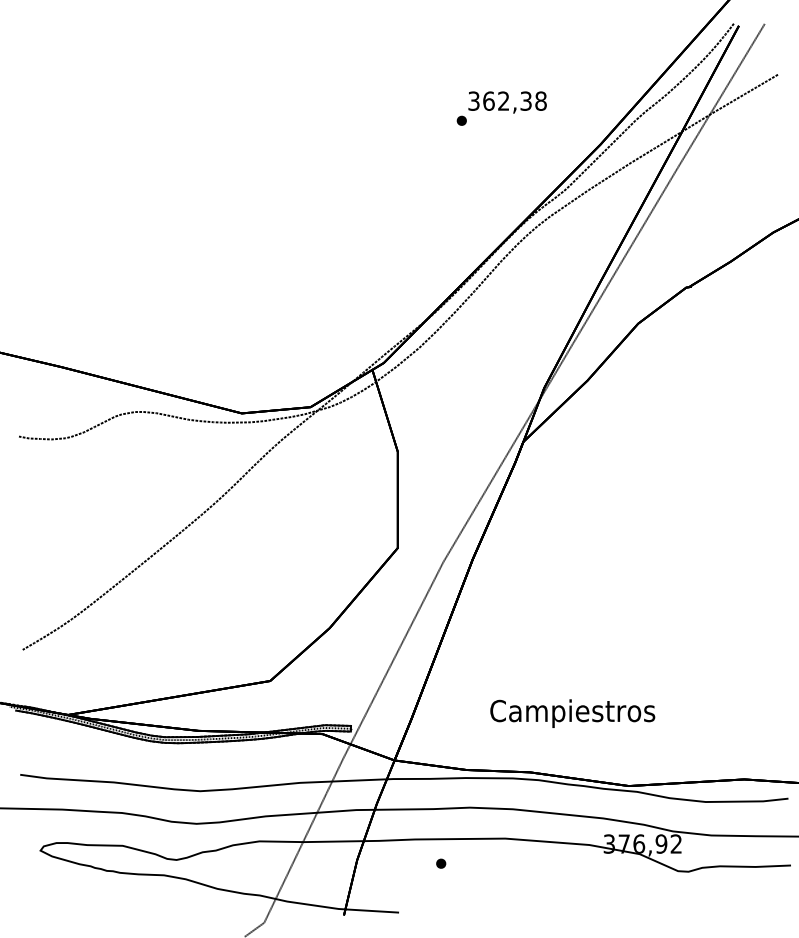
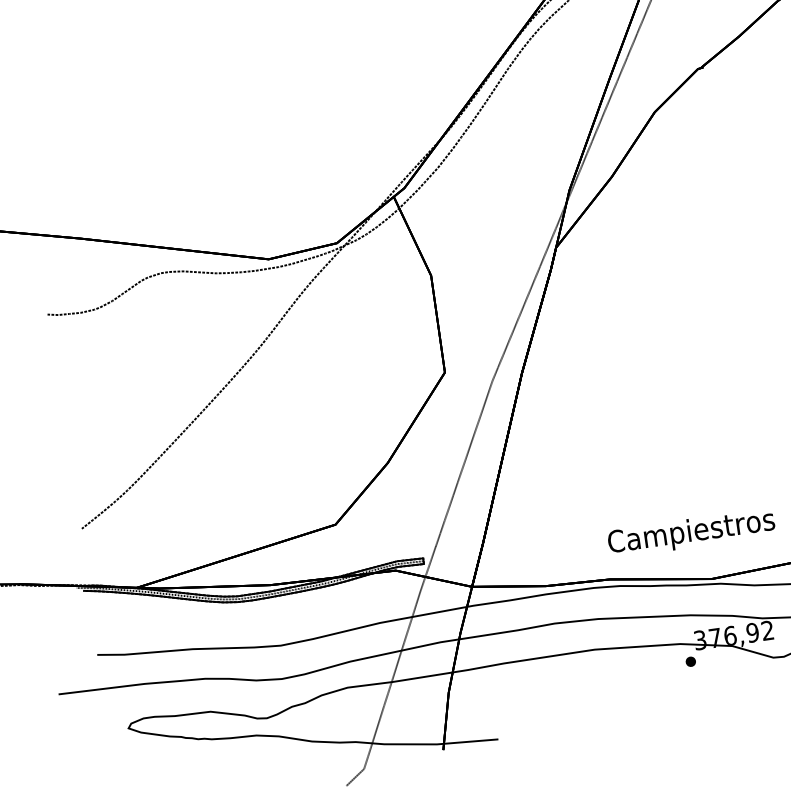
text: (572, 713) -> (691, 533), moved
part: (441, 863) -> (691, 661), moved

